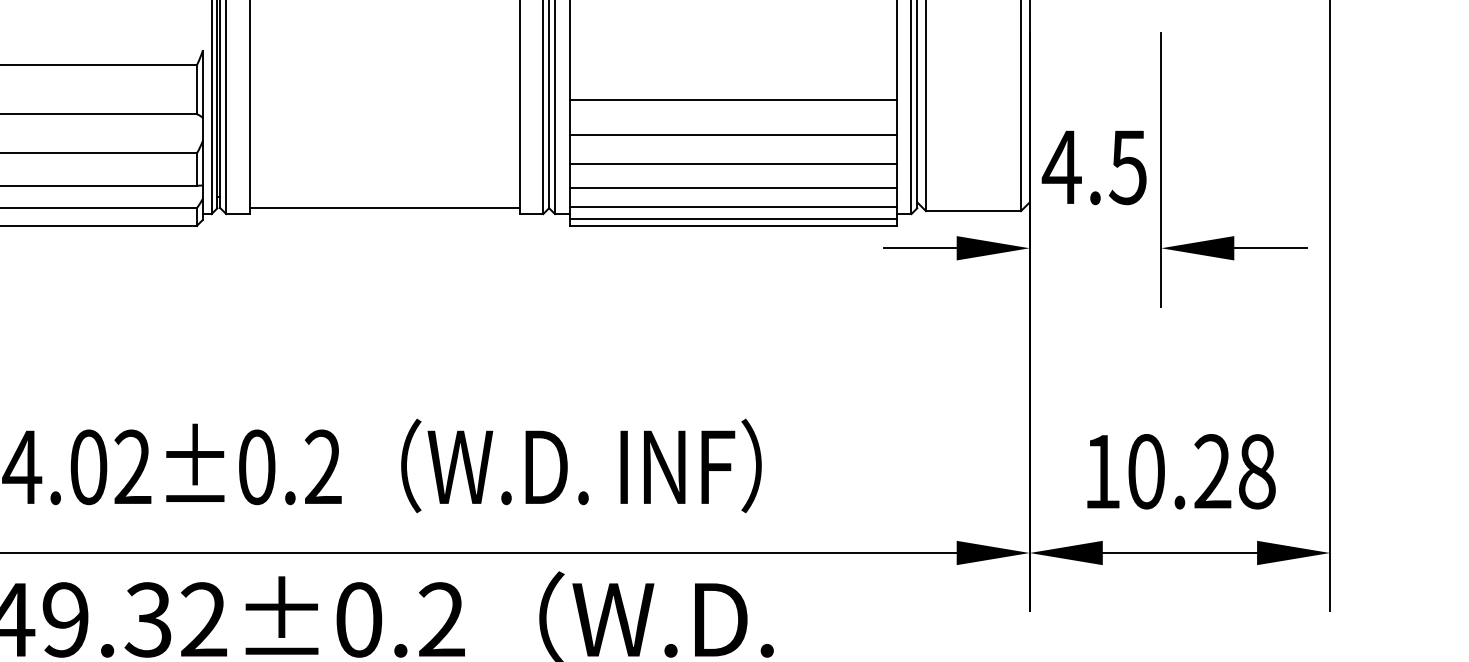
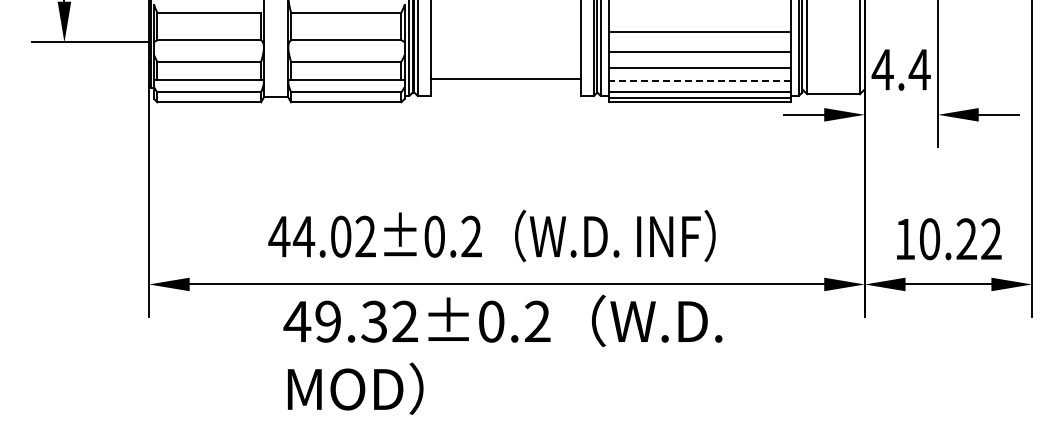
text: (1127, 166) -> (919, 69), 4.5 -> 4.4
line: (732, 188) -> (699, 81), solid -> dashed
line: (384, 208) -> (505, 78), moved
text: (1257, 472) -> (991, 239), 10.28 -> 10.22

